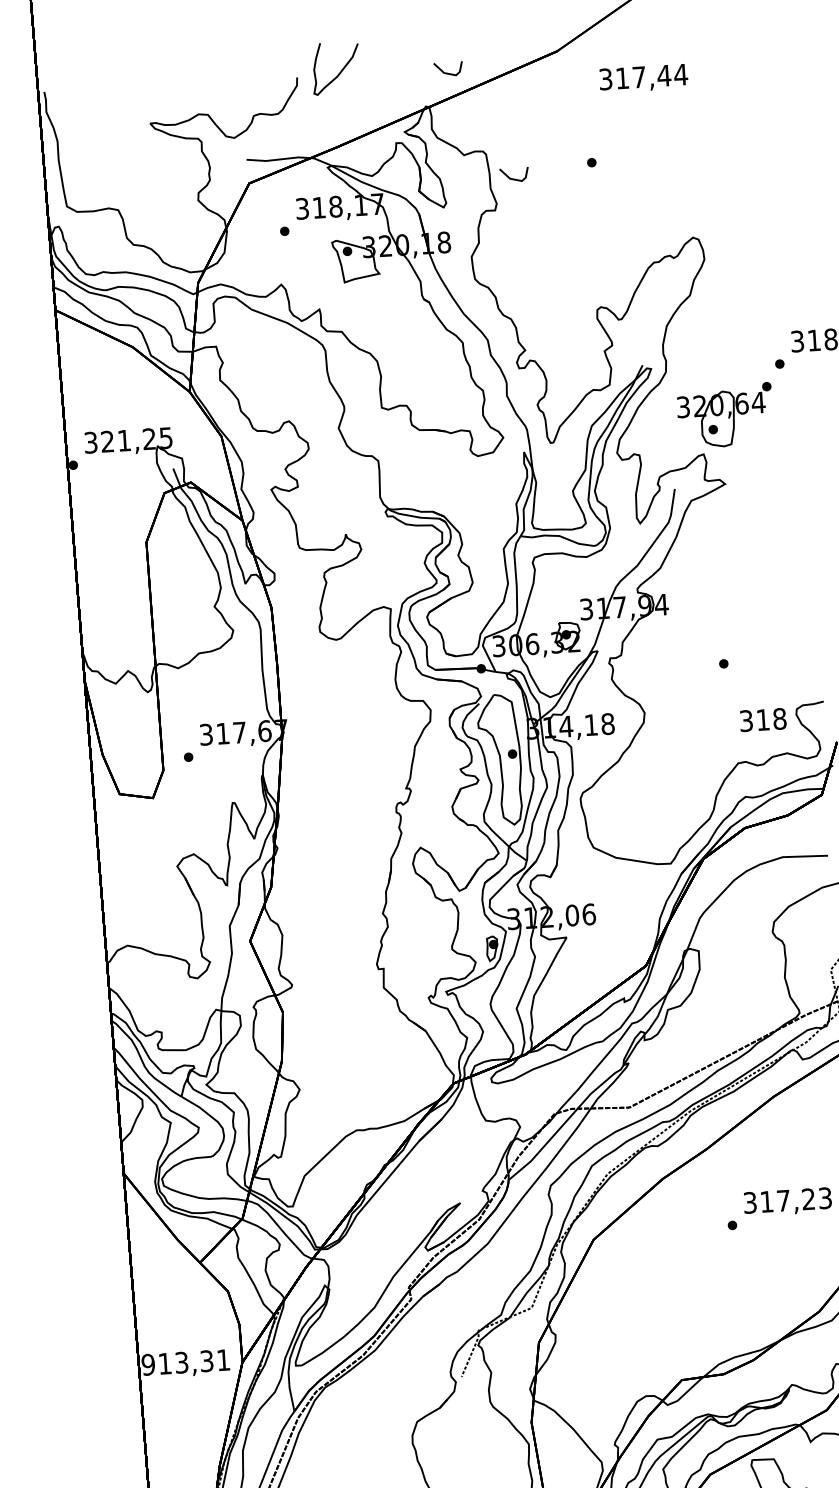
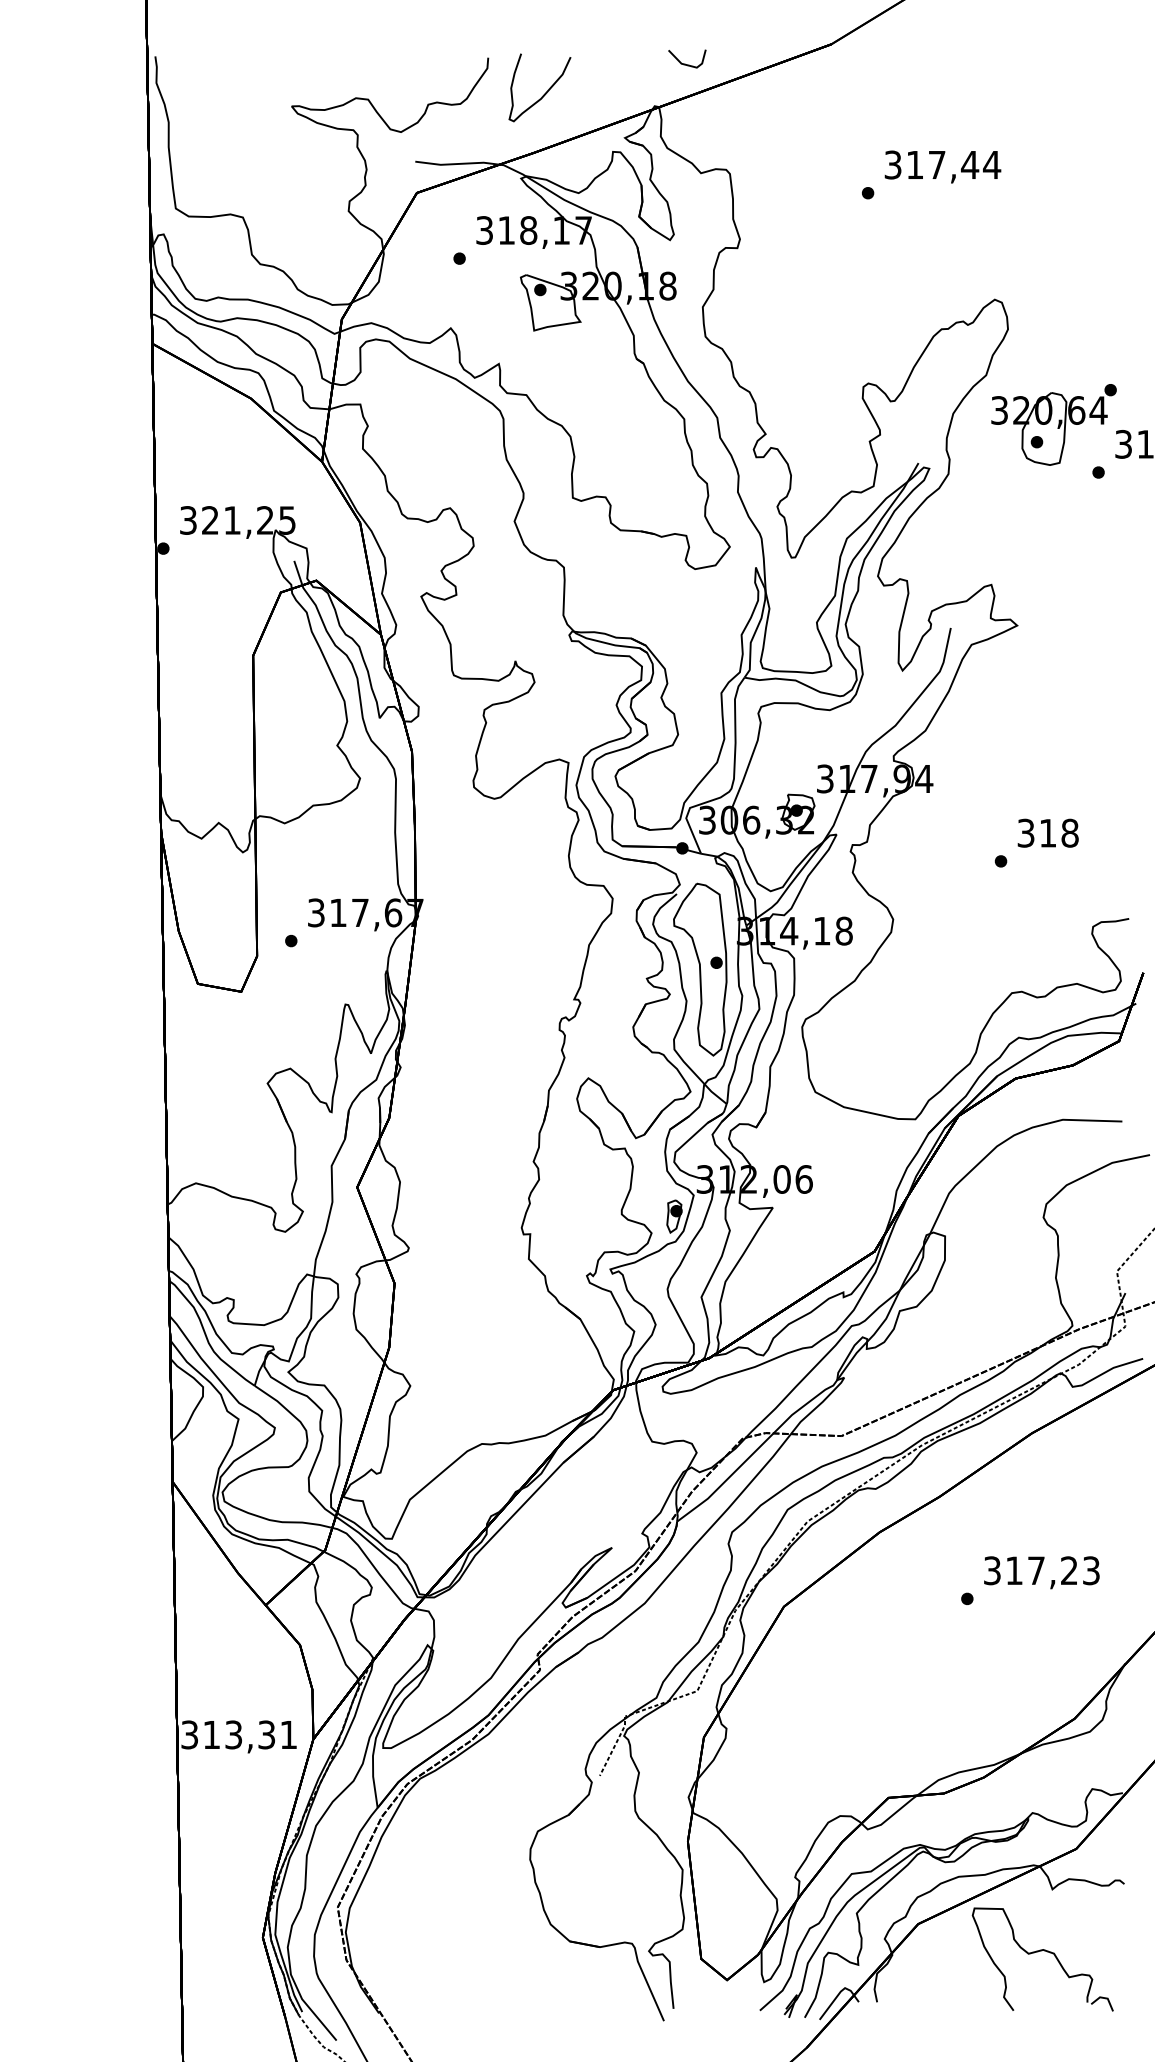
curve: (340, 71) -> (545, 92), moved
text: (643, 78) -> (942, 166), moved
line: (513, 178) -> (763, 207), removed
part: (724, 415) -> (1053, 424), moved
text: (762, 719) -> (1047, 832), moved
text: (148, 1364) -> (189, 1734), 913,31 -> 313,31

